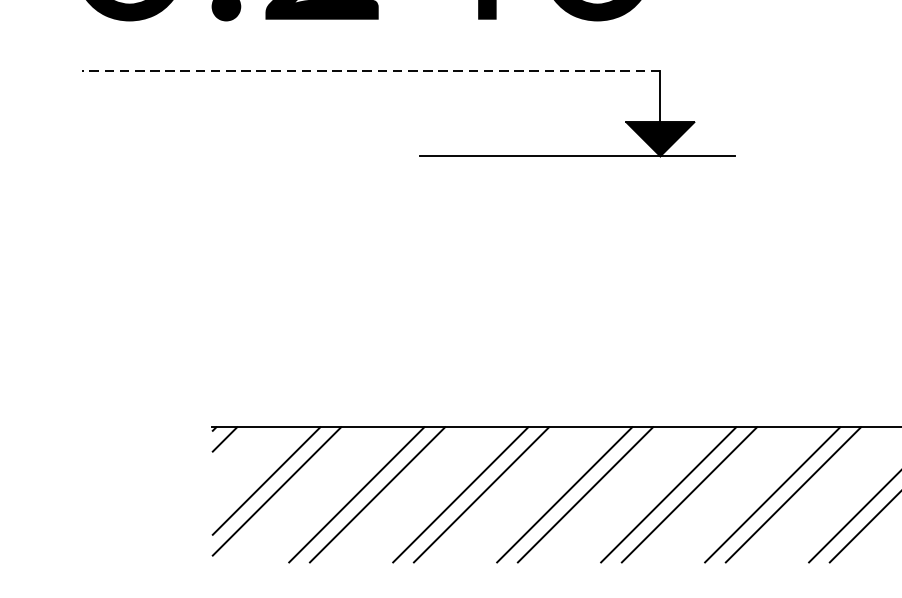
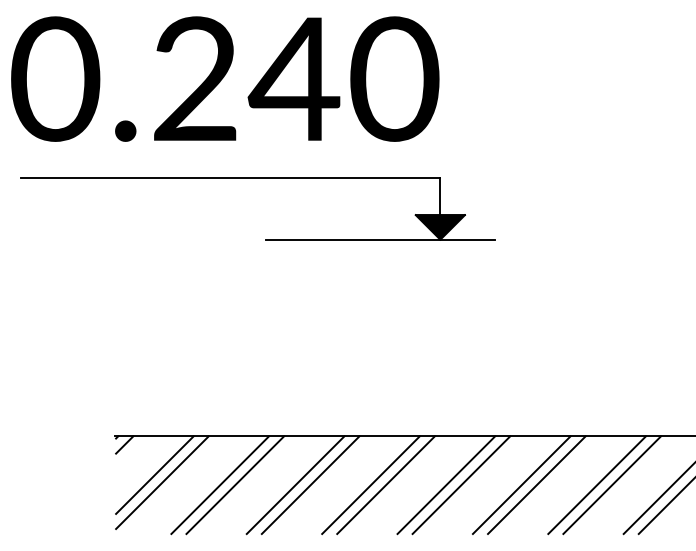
line: (370, 71) -> (230, 178), dashed -> solid

